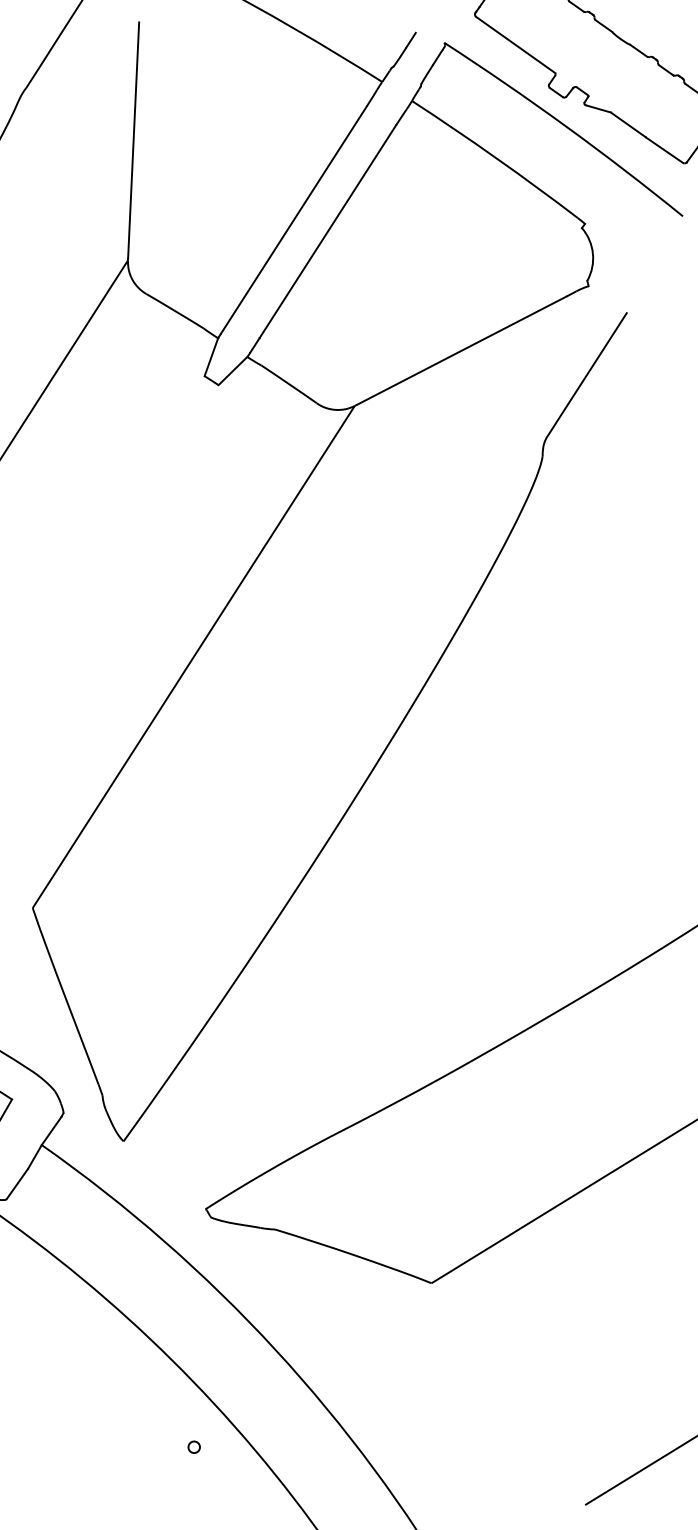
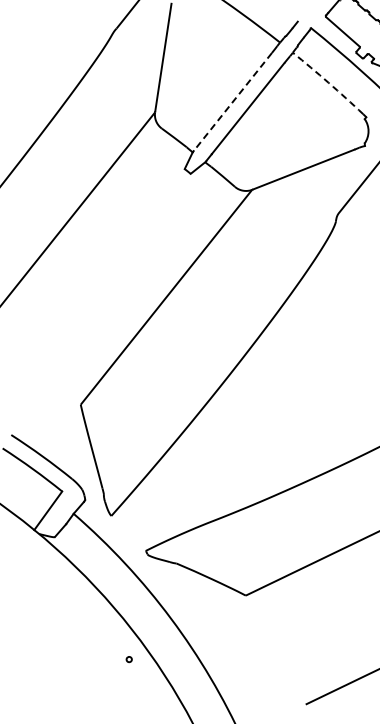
arc: (495, 157) -> (328, 82), solid -> dashed
line: (292, 221) -> (232, 102), solid -> dashed

